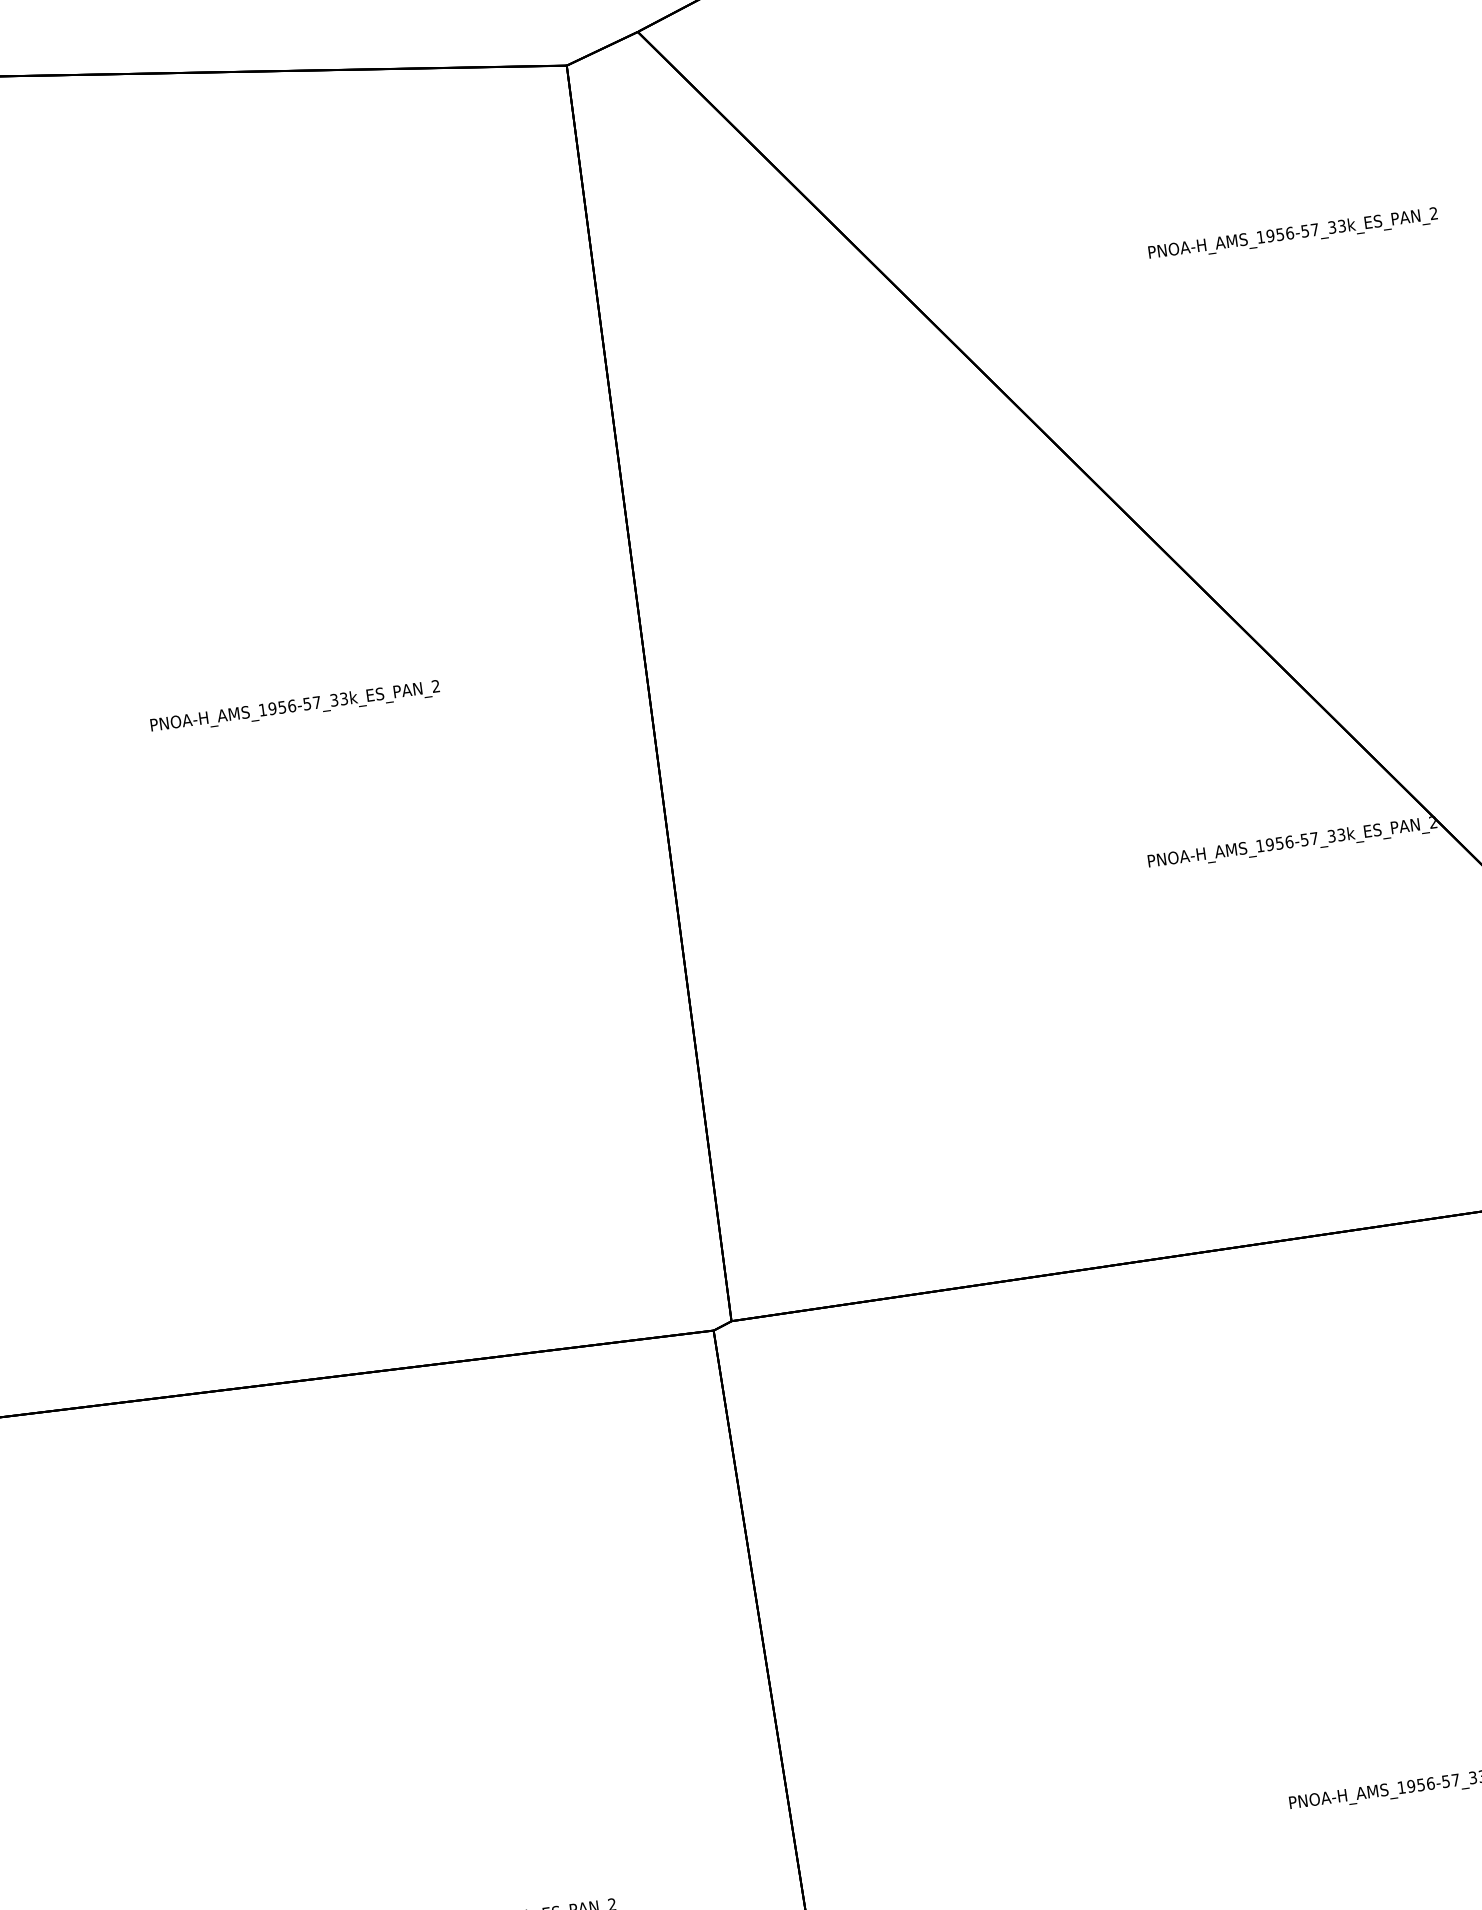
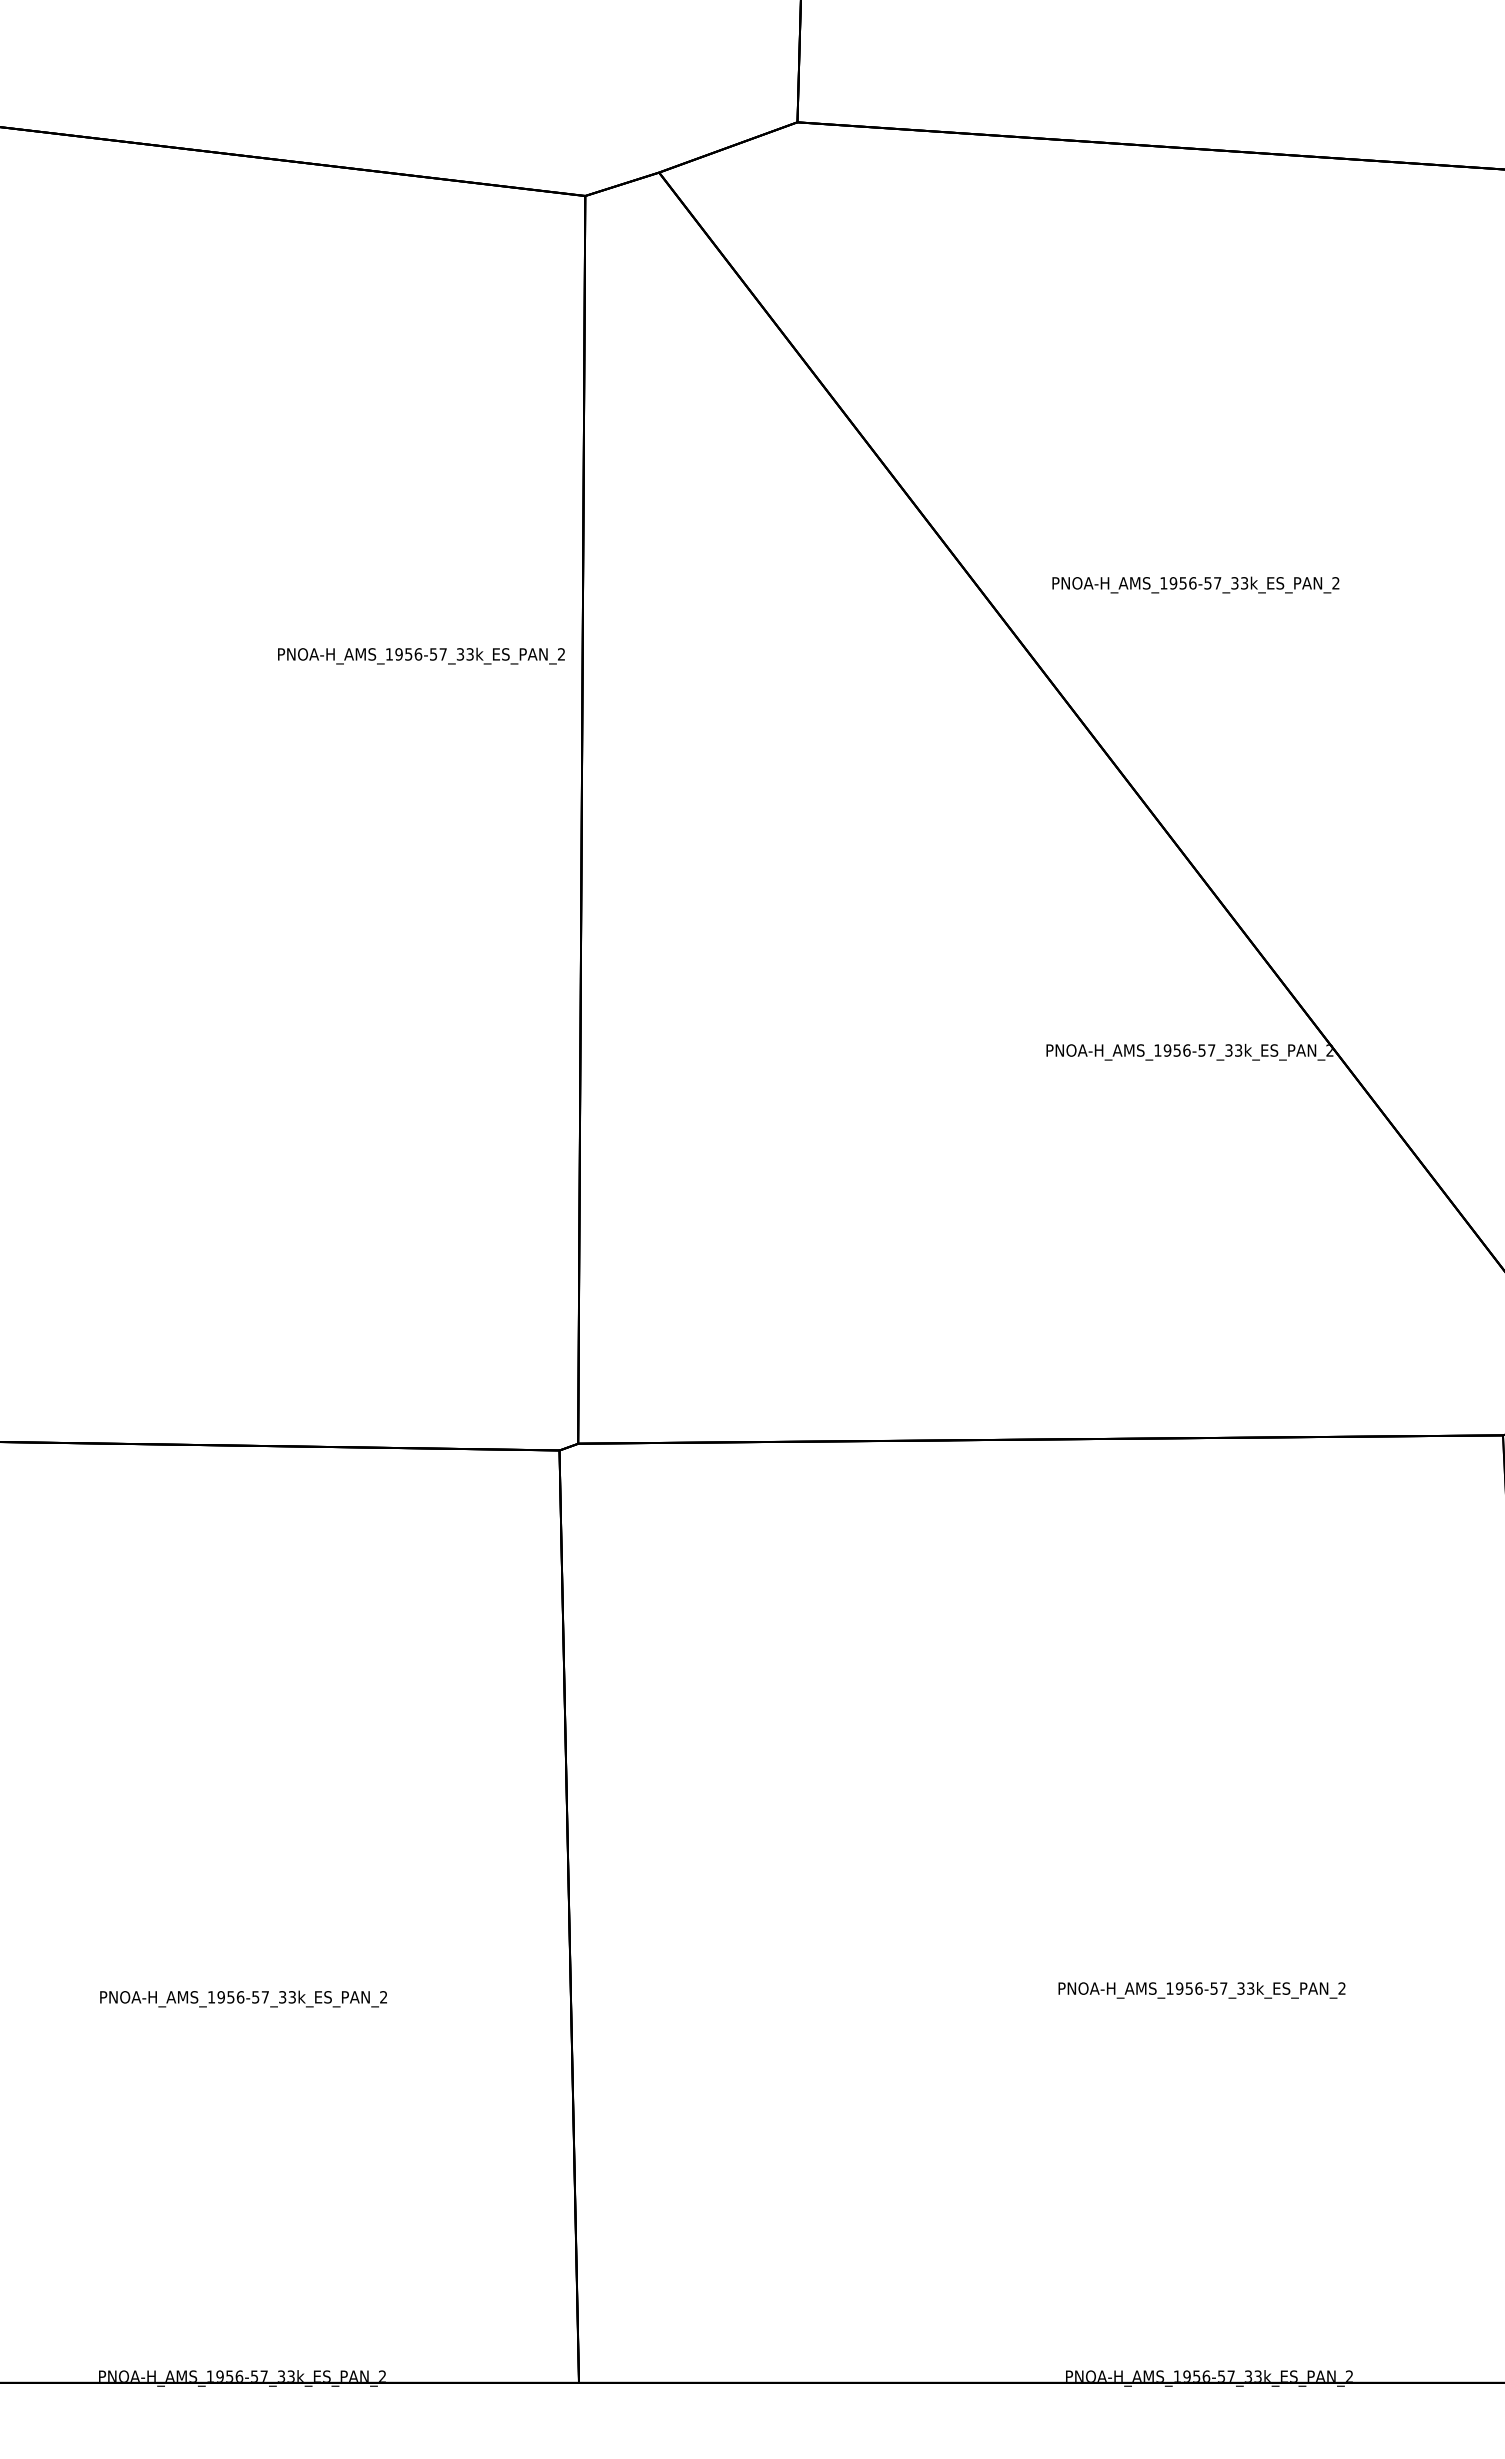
text: (1292, 234) -> (1195, 584), moved
text: (295, 706) -> (421, 655), moved

